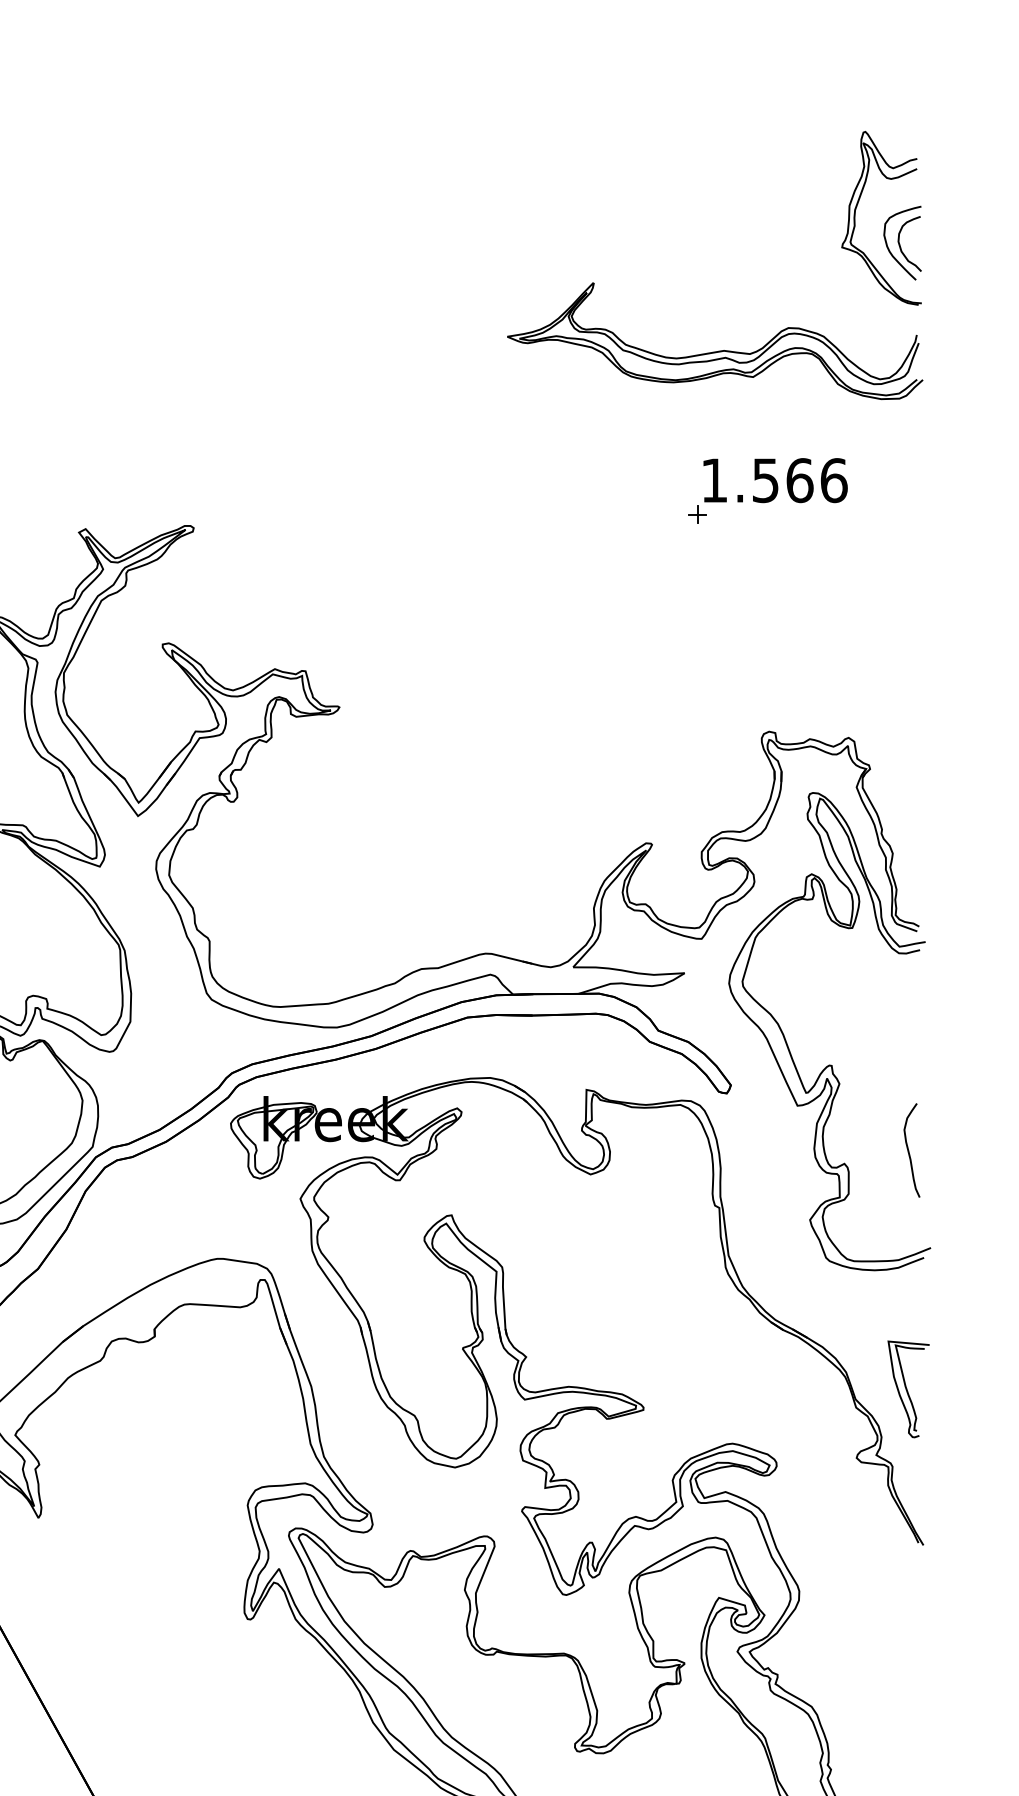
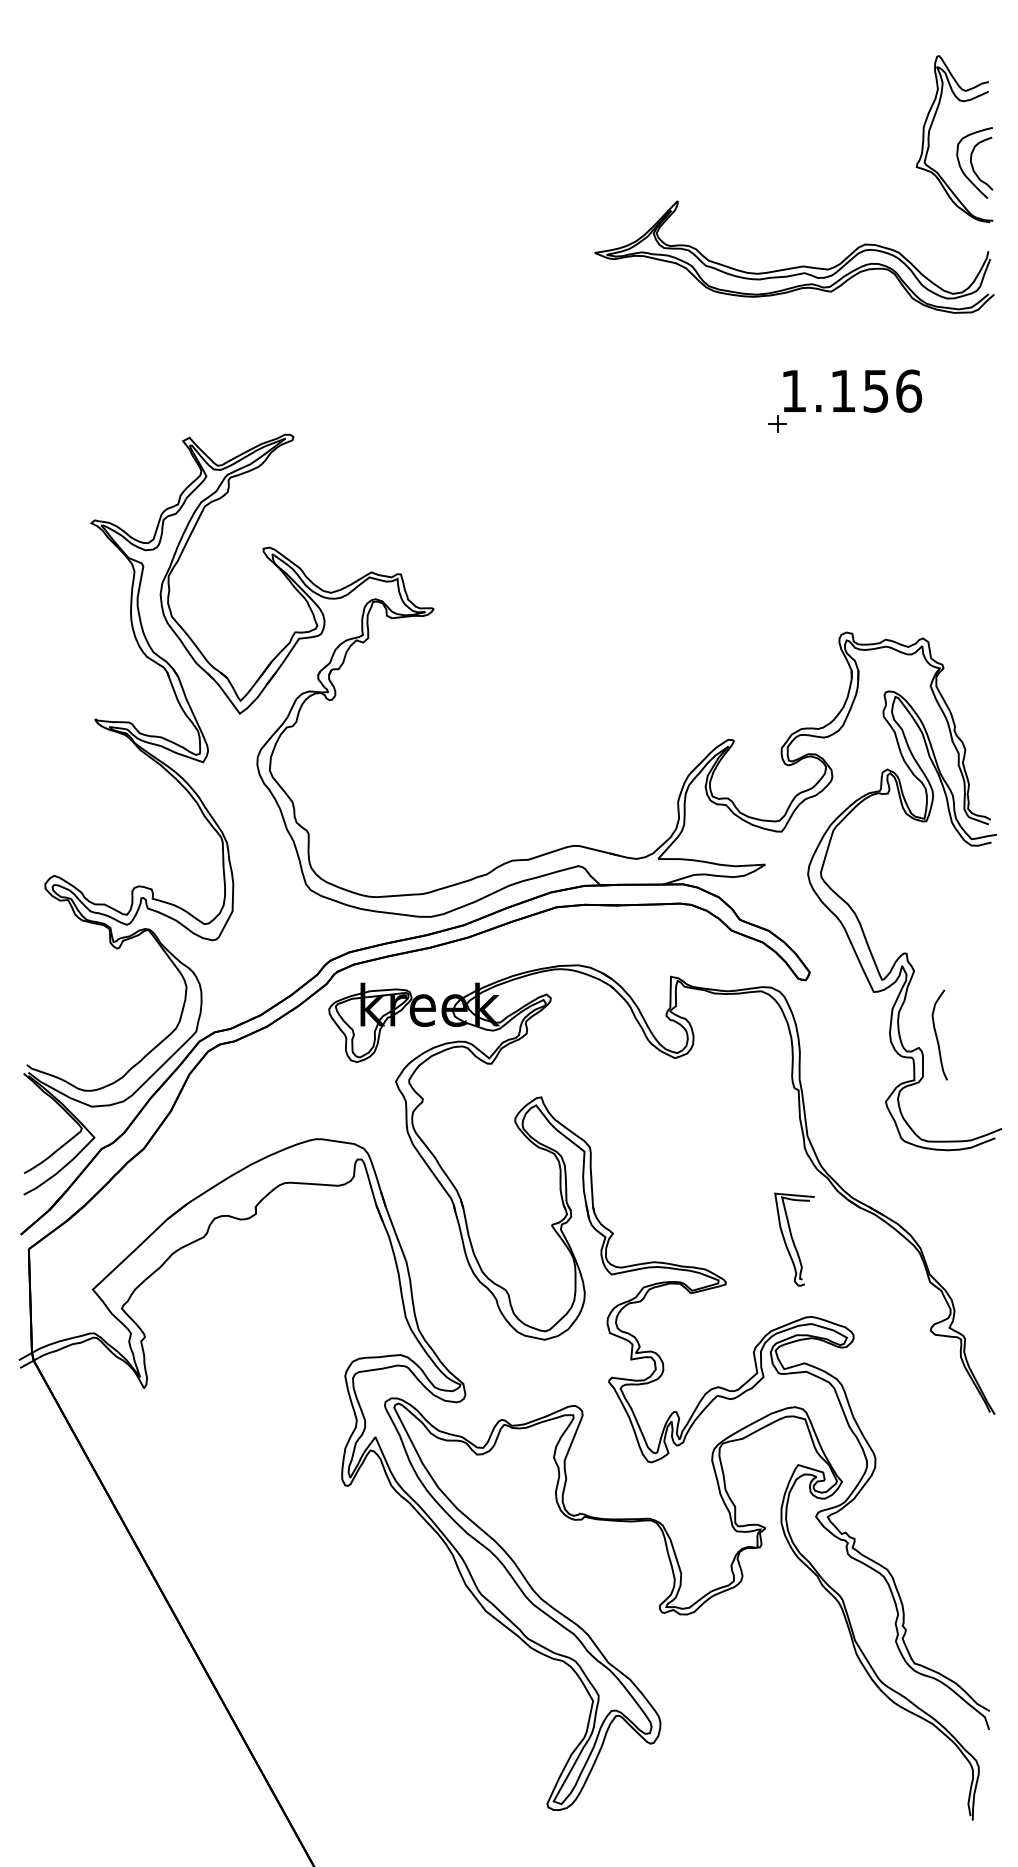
text: (783, 479) -> (860, 390), 1.566 -> 1.156
curve: (909, 1150) -> (937, 1035), moved
part: (908, 1389) -> (794, 1239), moved

